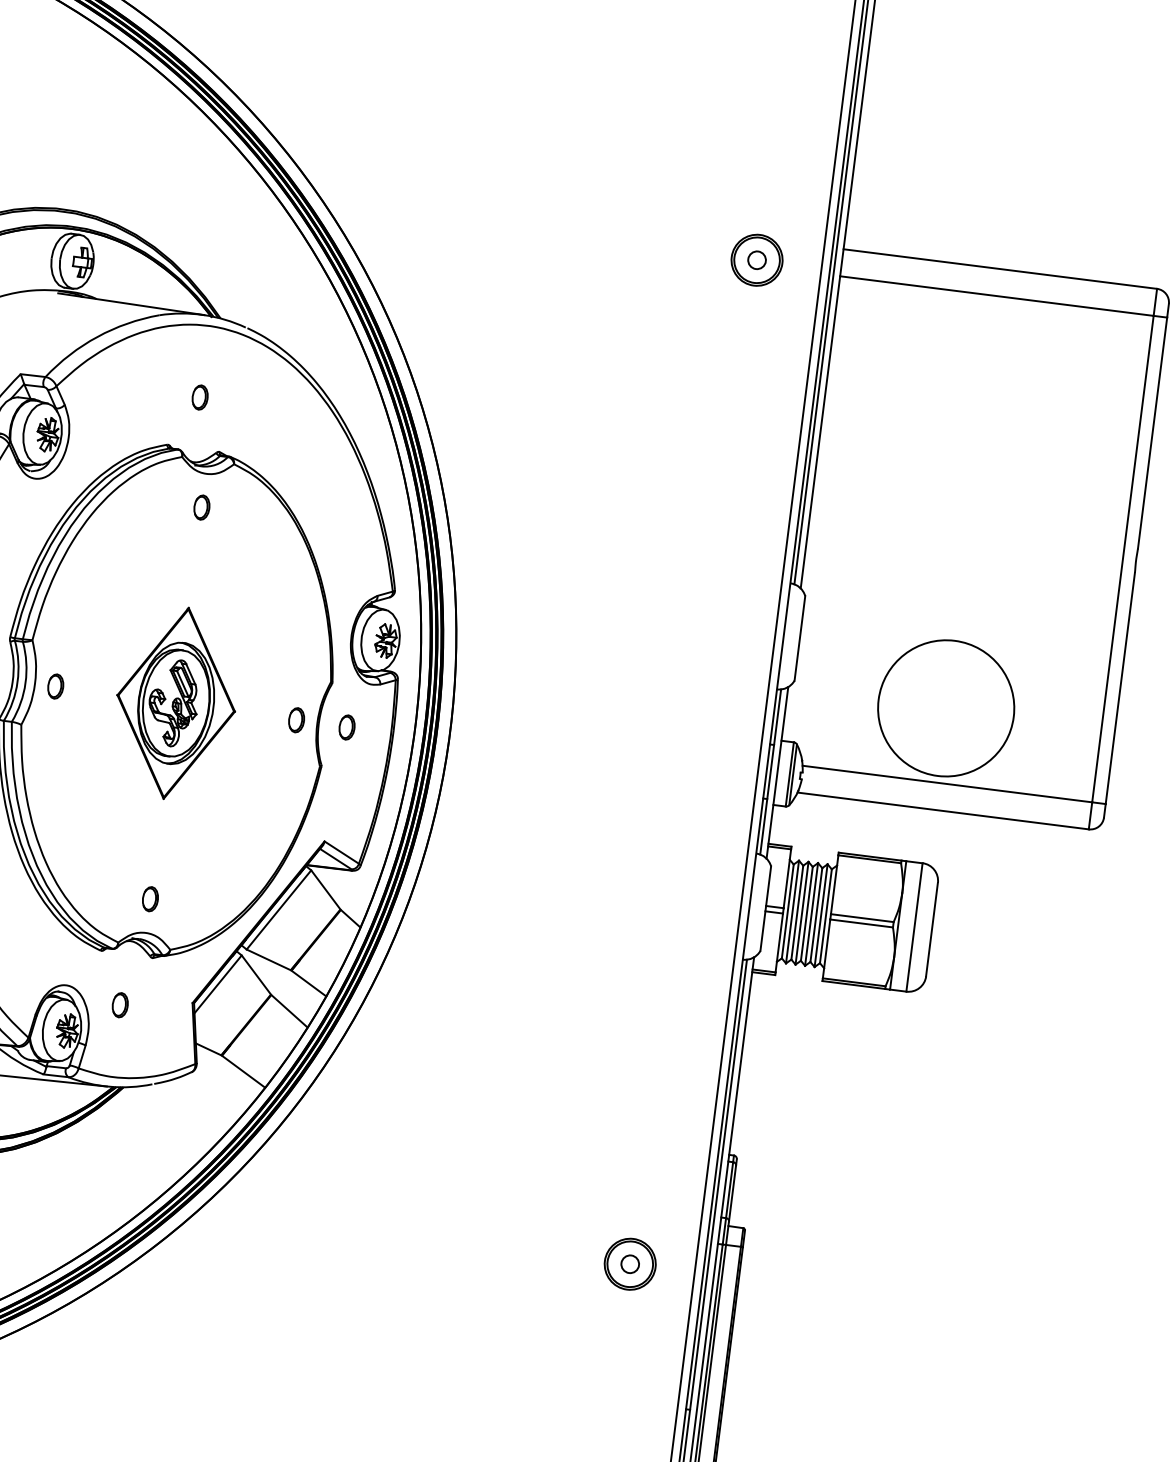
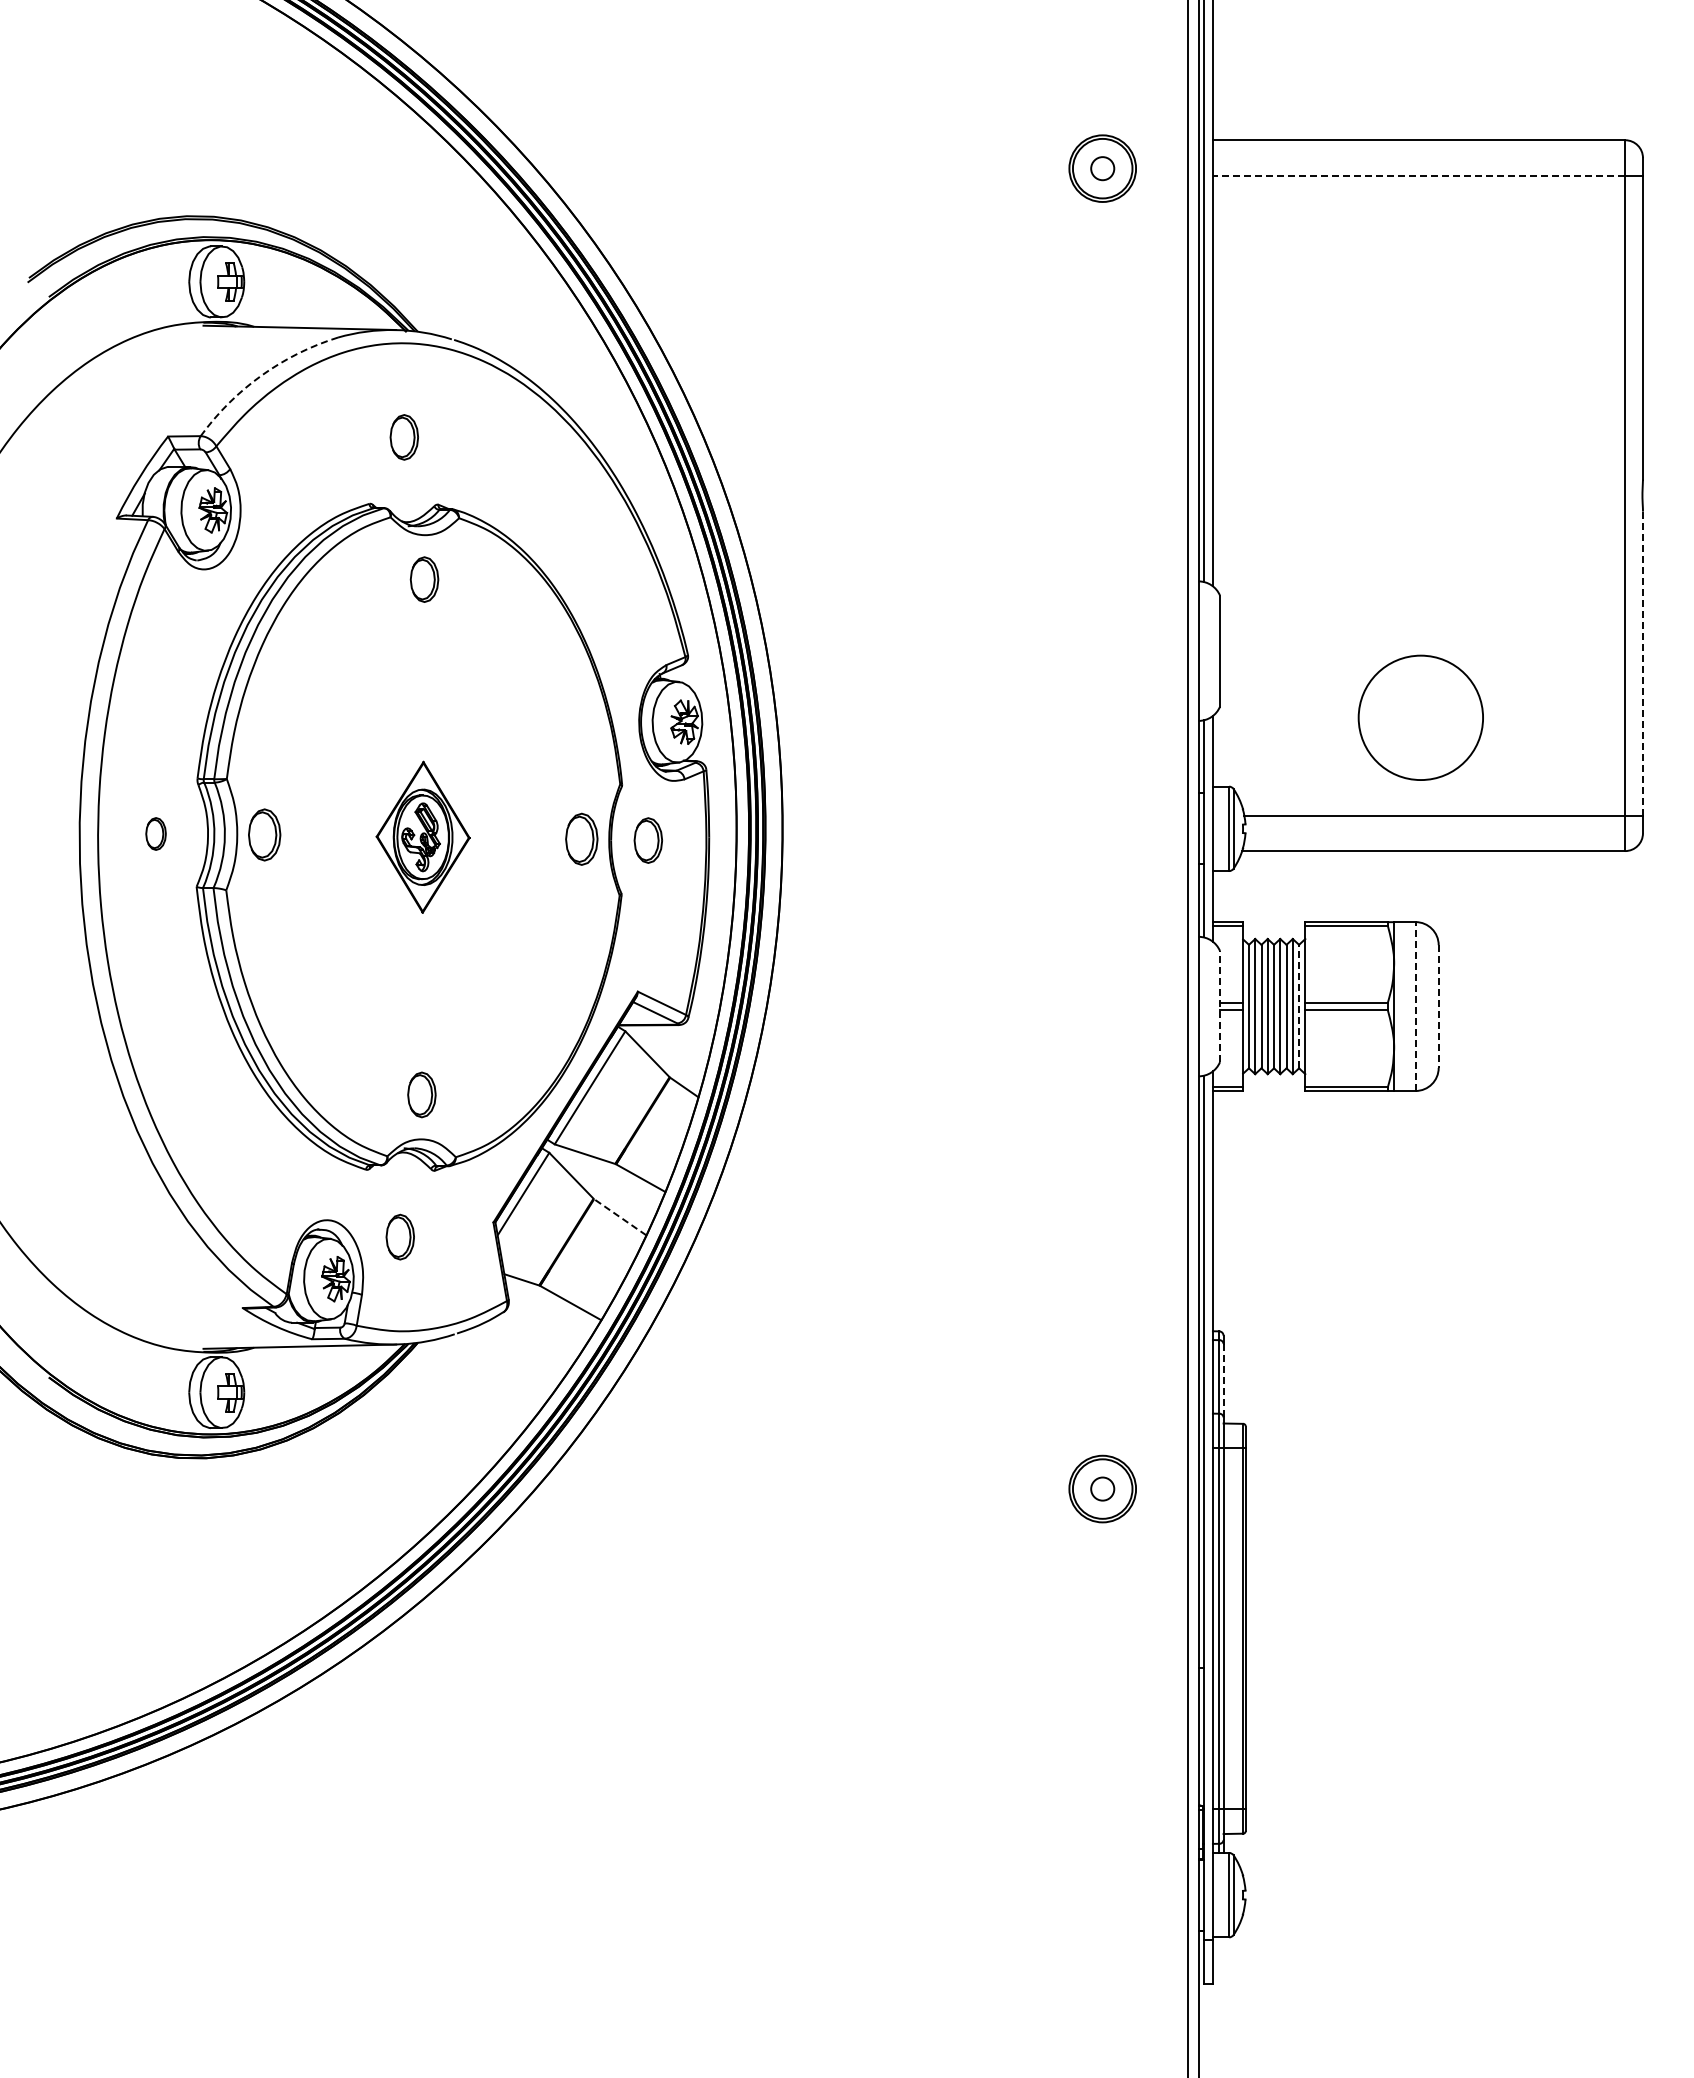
line: (996, 295) -> (1418, 175), solid -> dashed
arc: (97, 336) -> (261, 375), solid -> dashed
part: (199, 397) -> (403, 437), size x1.4
part: (201, 507) -> (424, 579), size x1.4
part: (55, 686) -> (264, 835), size x1.6
line: (1119, 688) -> (1642, 663), solid -> dashed
part: (175, 703) -> (422, 837), size x0.6
circle: (945, 708) -> (1420, 717), size x0.7
part: (296, 720) -> (581, 839), size x1.6
part: (347, 727) -> (648, 840), size x1.4
part: (150, 898) -> (421, 1094), size x1.4
line: (766, 908) -> (1220, 1006), solid -> dashed
line: (826, 916) -> (1299, 1006), solid -> dashed
line: (914, 927) -> (1415, 1006), solid -> dashed
line: (931, 930) -> (1438, 1007), solid -> dashed
part: (119, 1004) -> (399, 1236), size x1.4
line: (289, 1011) -> (620, 1217), solid -> dashed
line: (732, 1193) -> (1223, 1380), solid -> dashed

